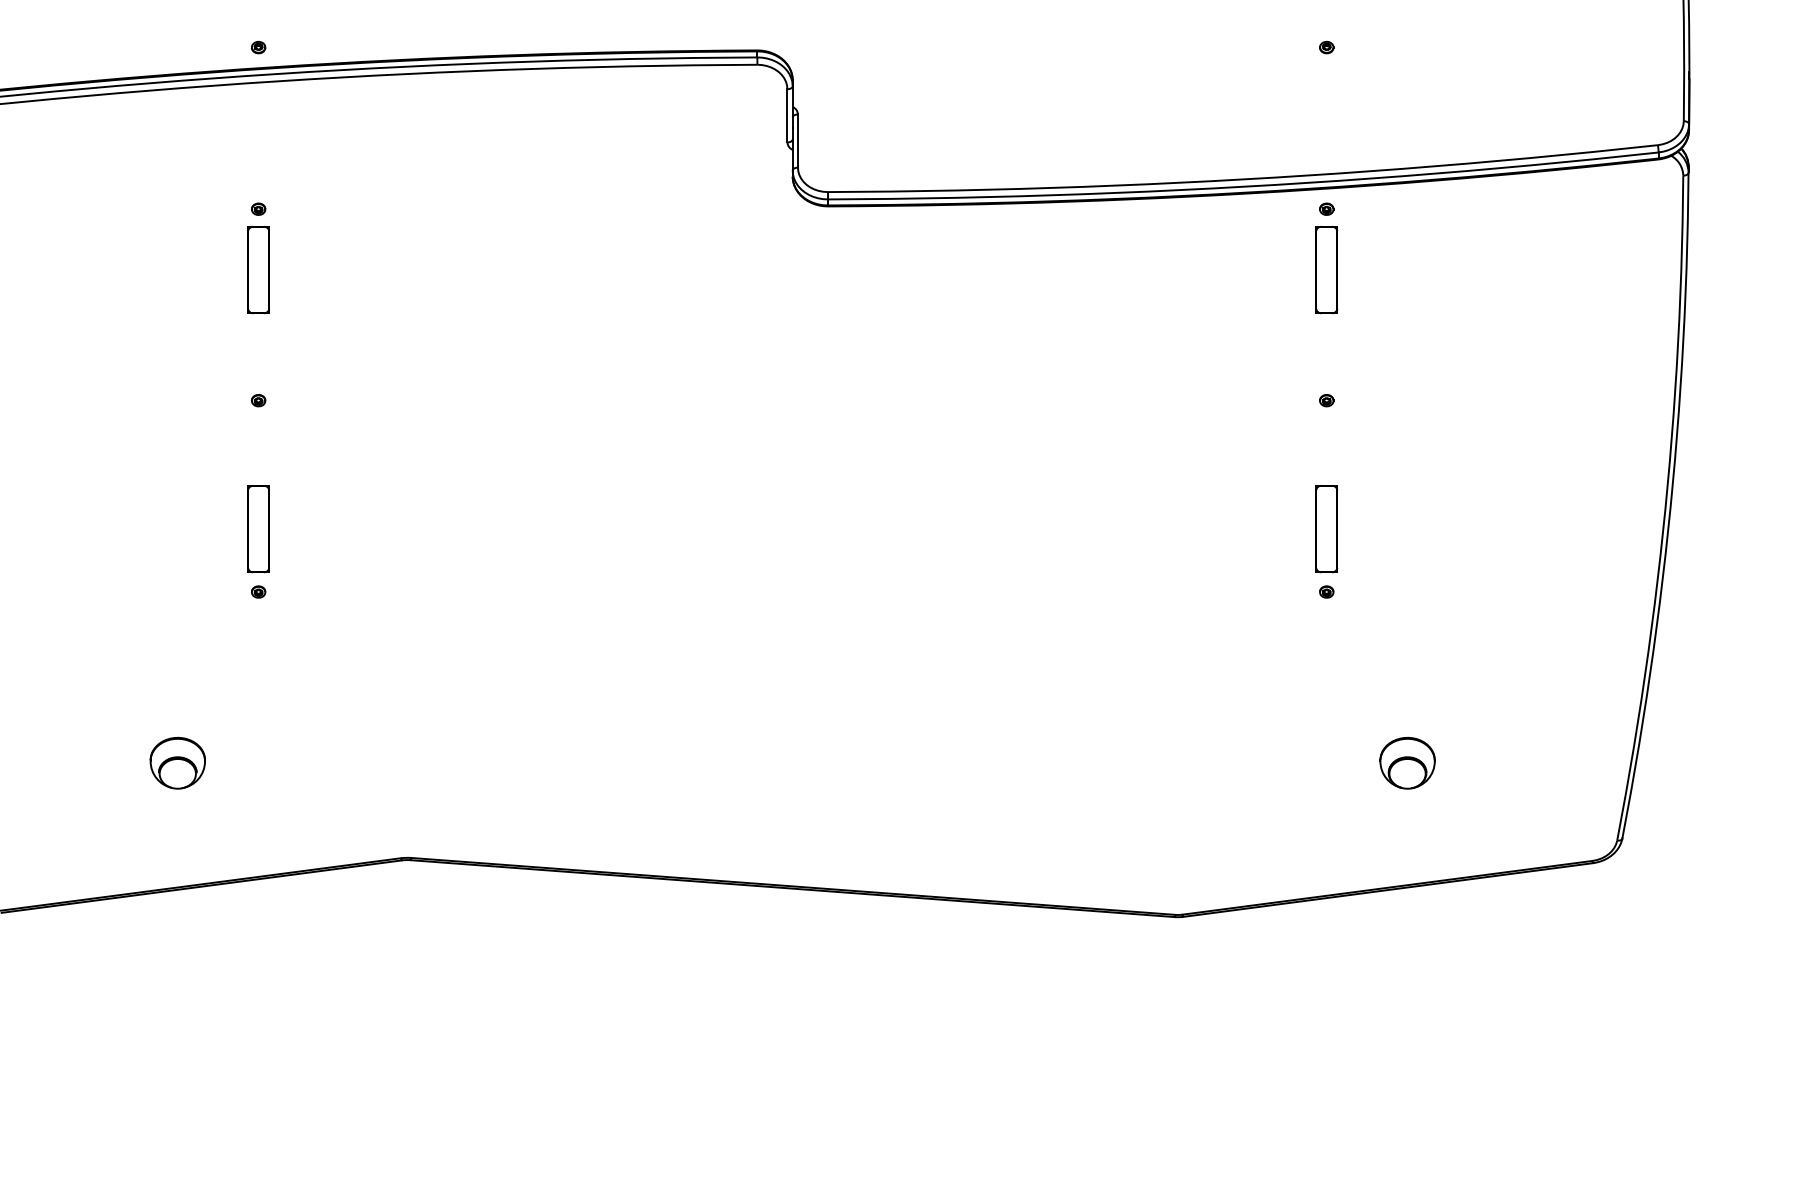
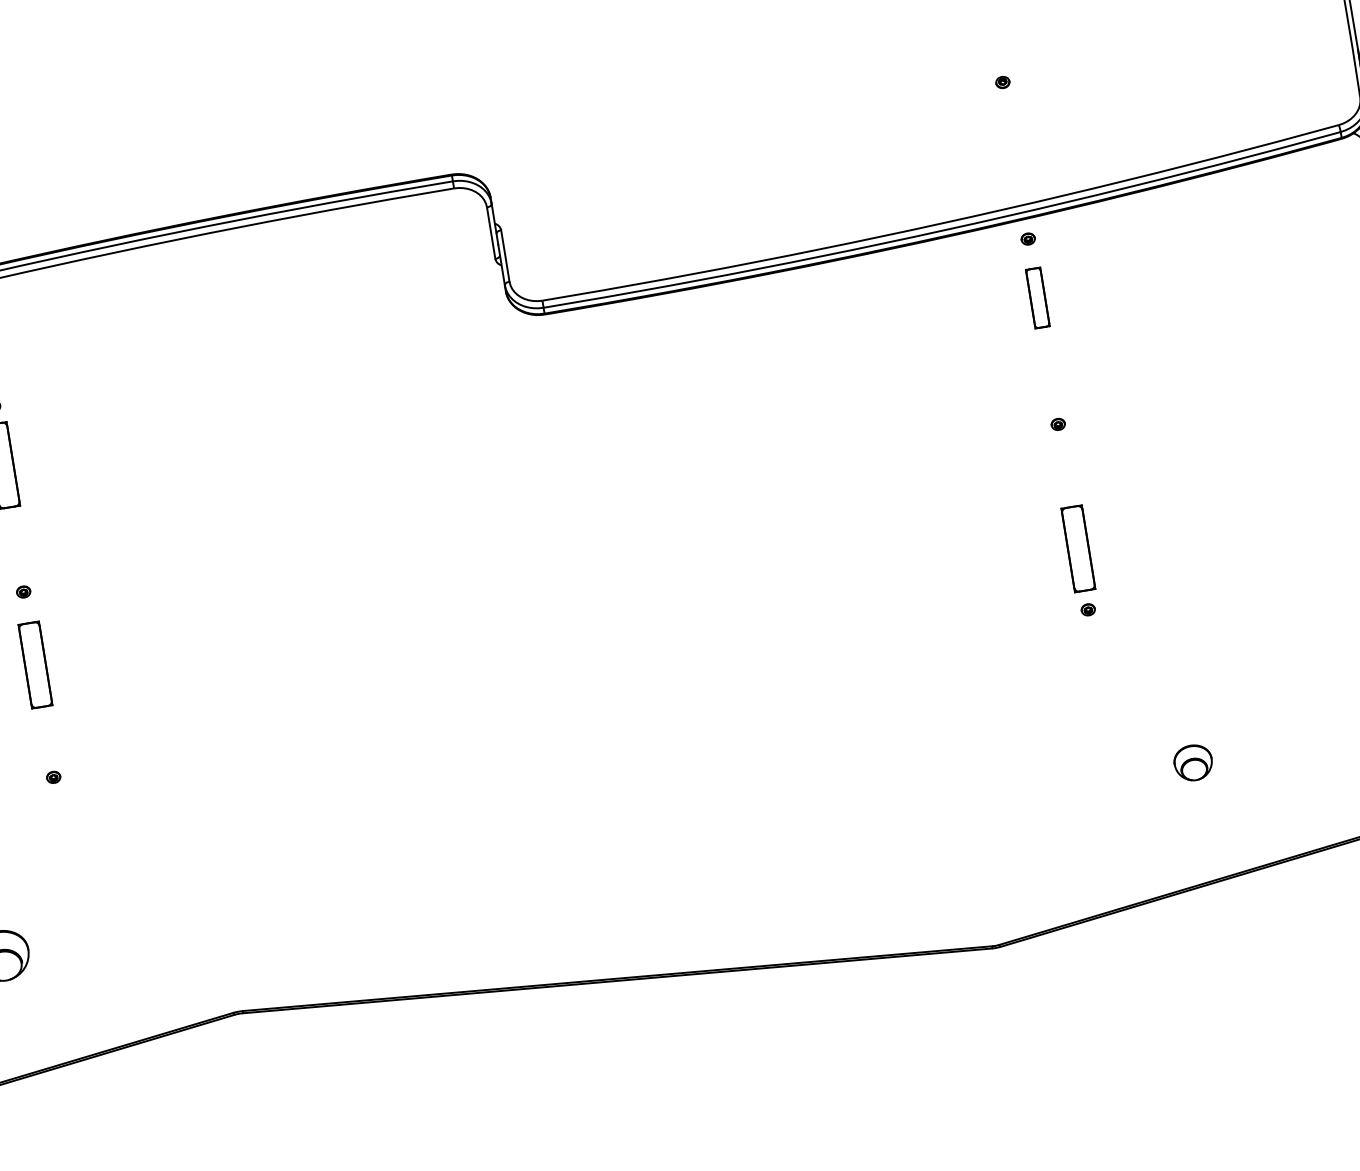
part: (1326, 270) -> (1037, 298), size x0.7
part: (258, 529) -> (35, 665), moved
part: (1407, 762) -> (1193, 762), size x0.7

